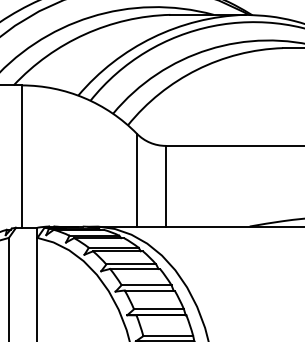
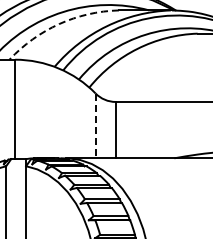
arc: (85, 35) -> (59, 24), solid -> dashed
line: (136, 181) -> (95, 126), solid -> dashed

